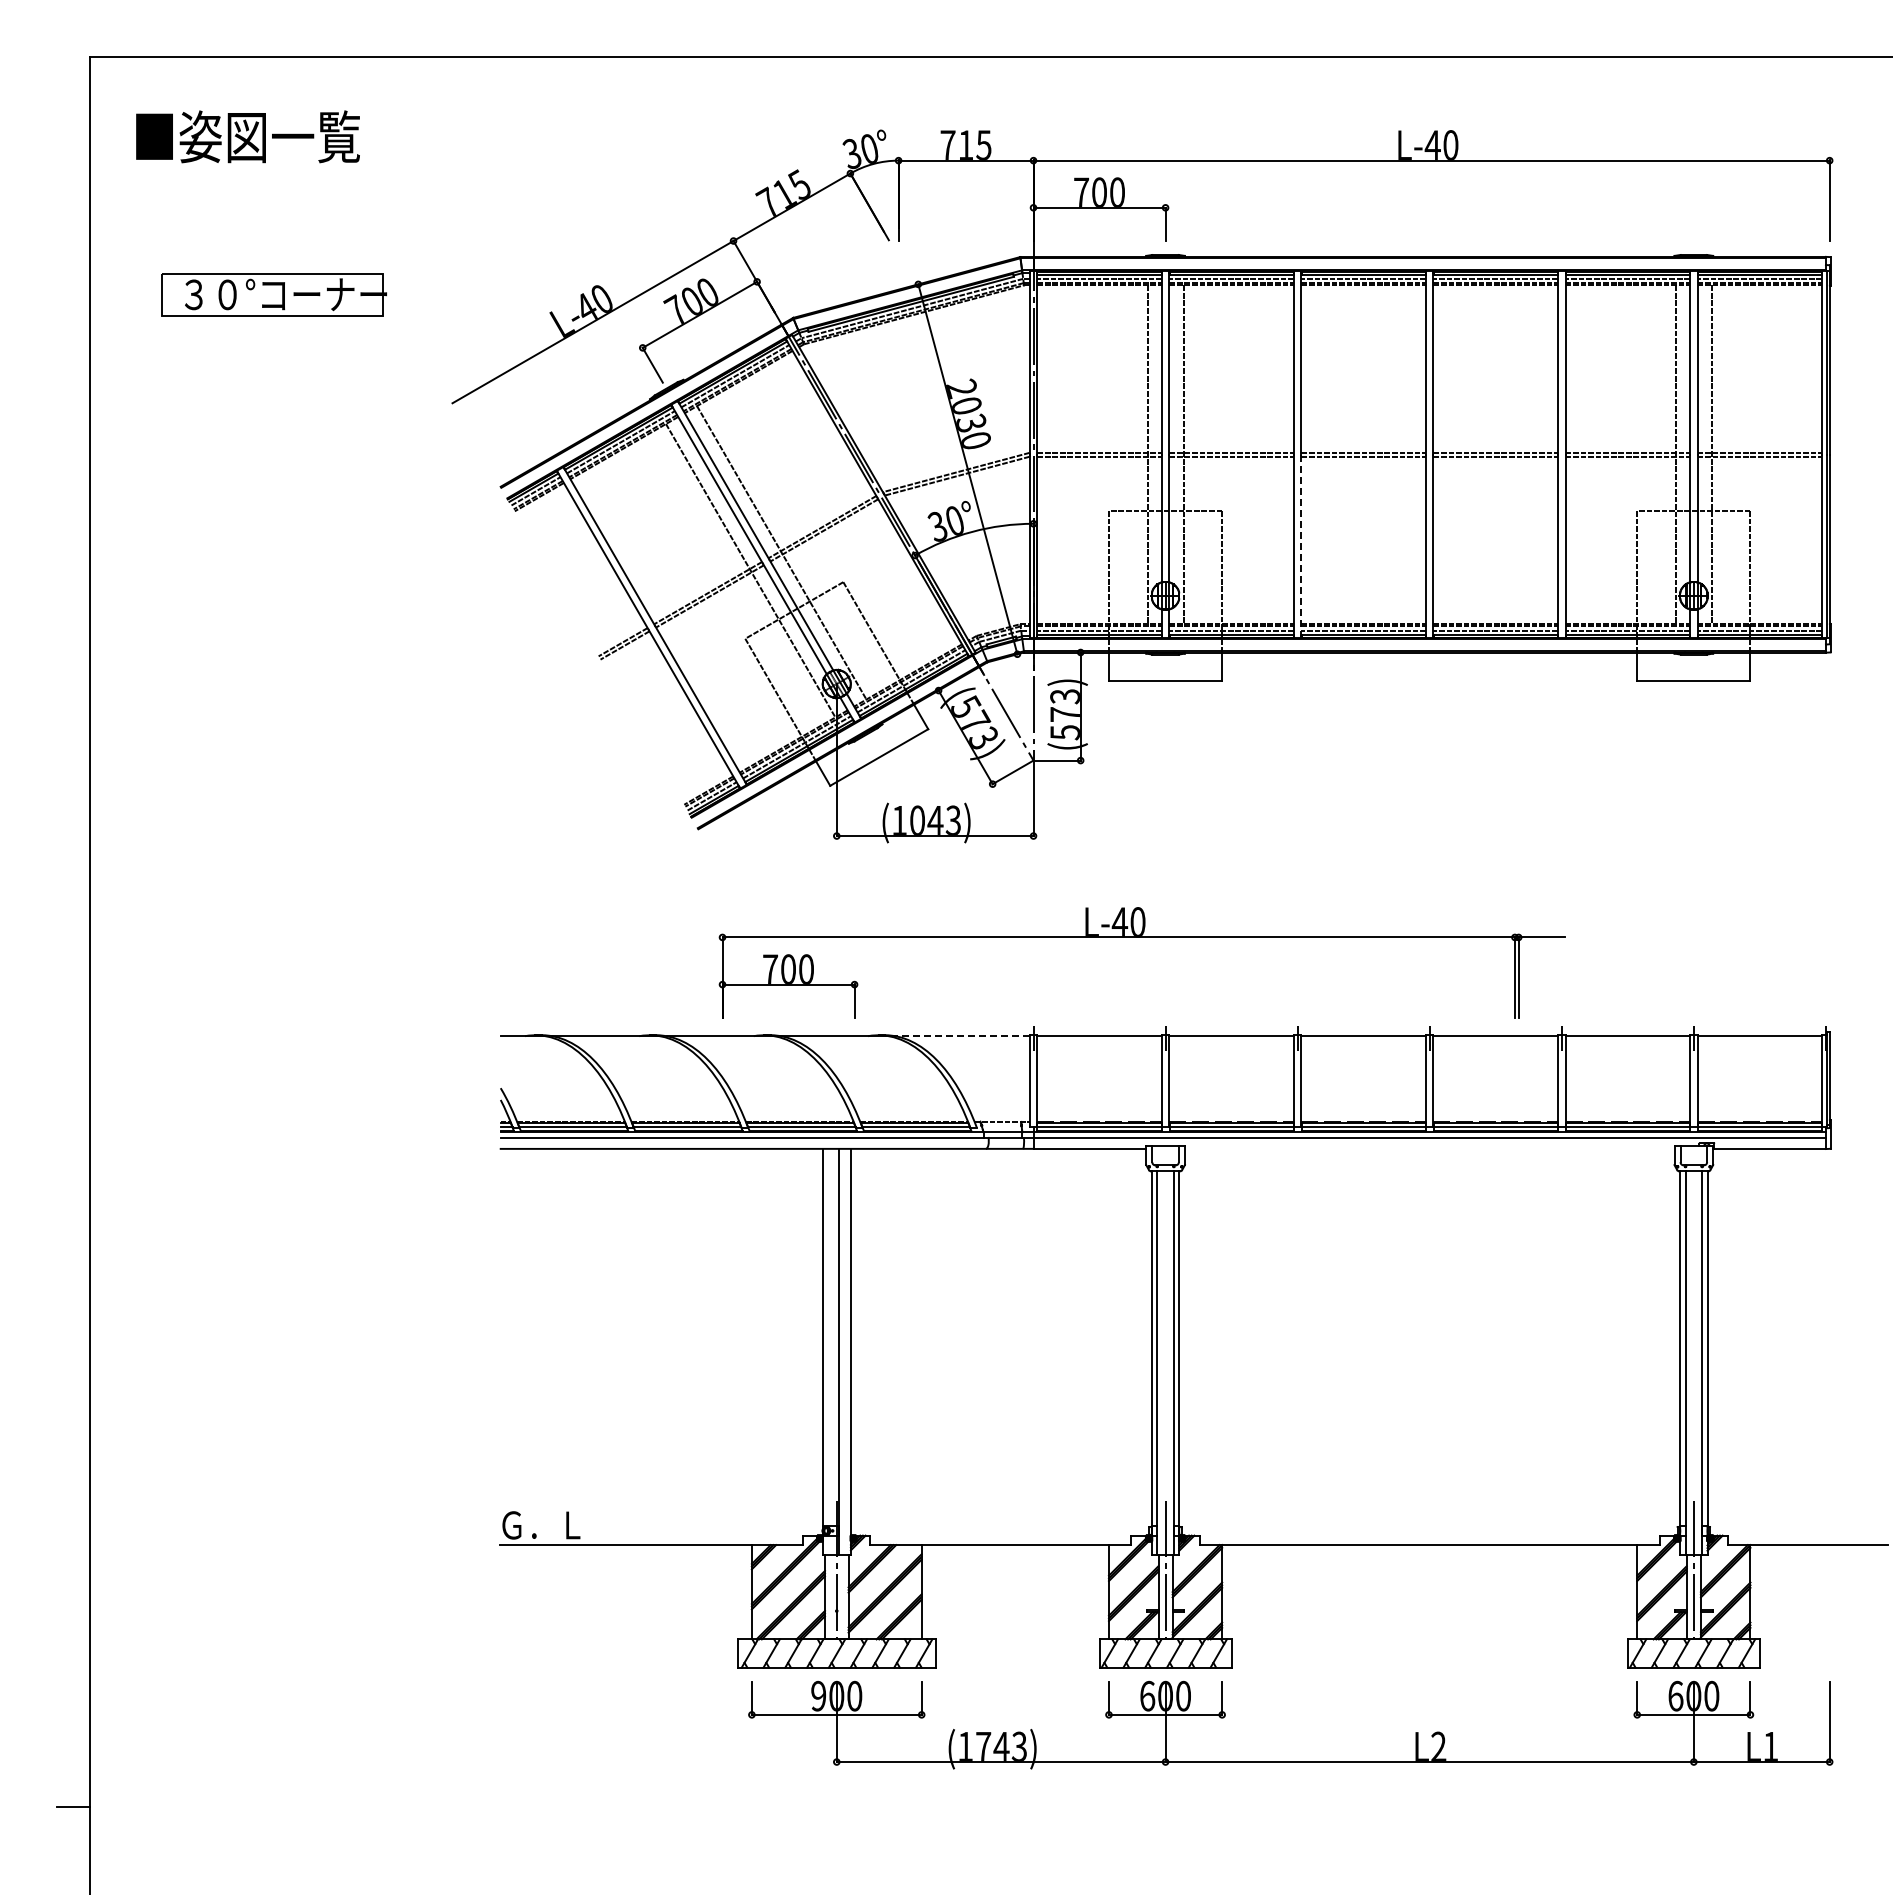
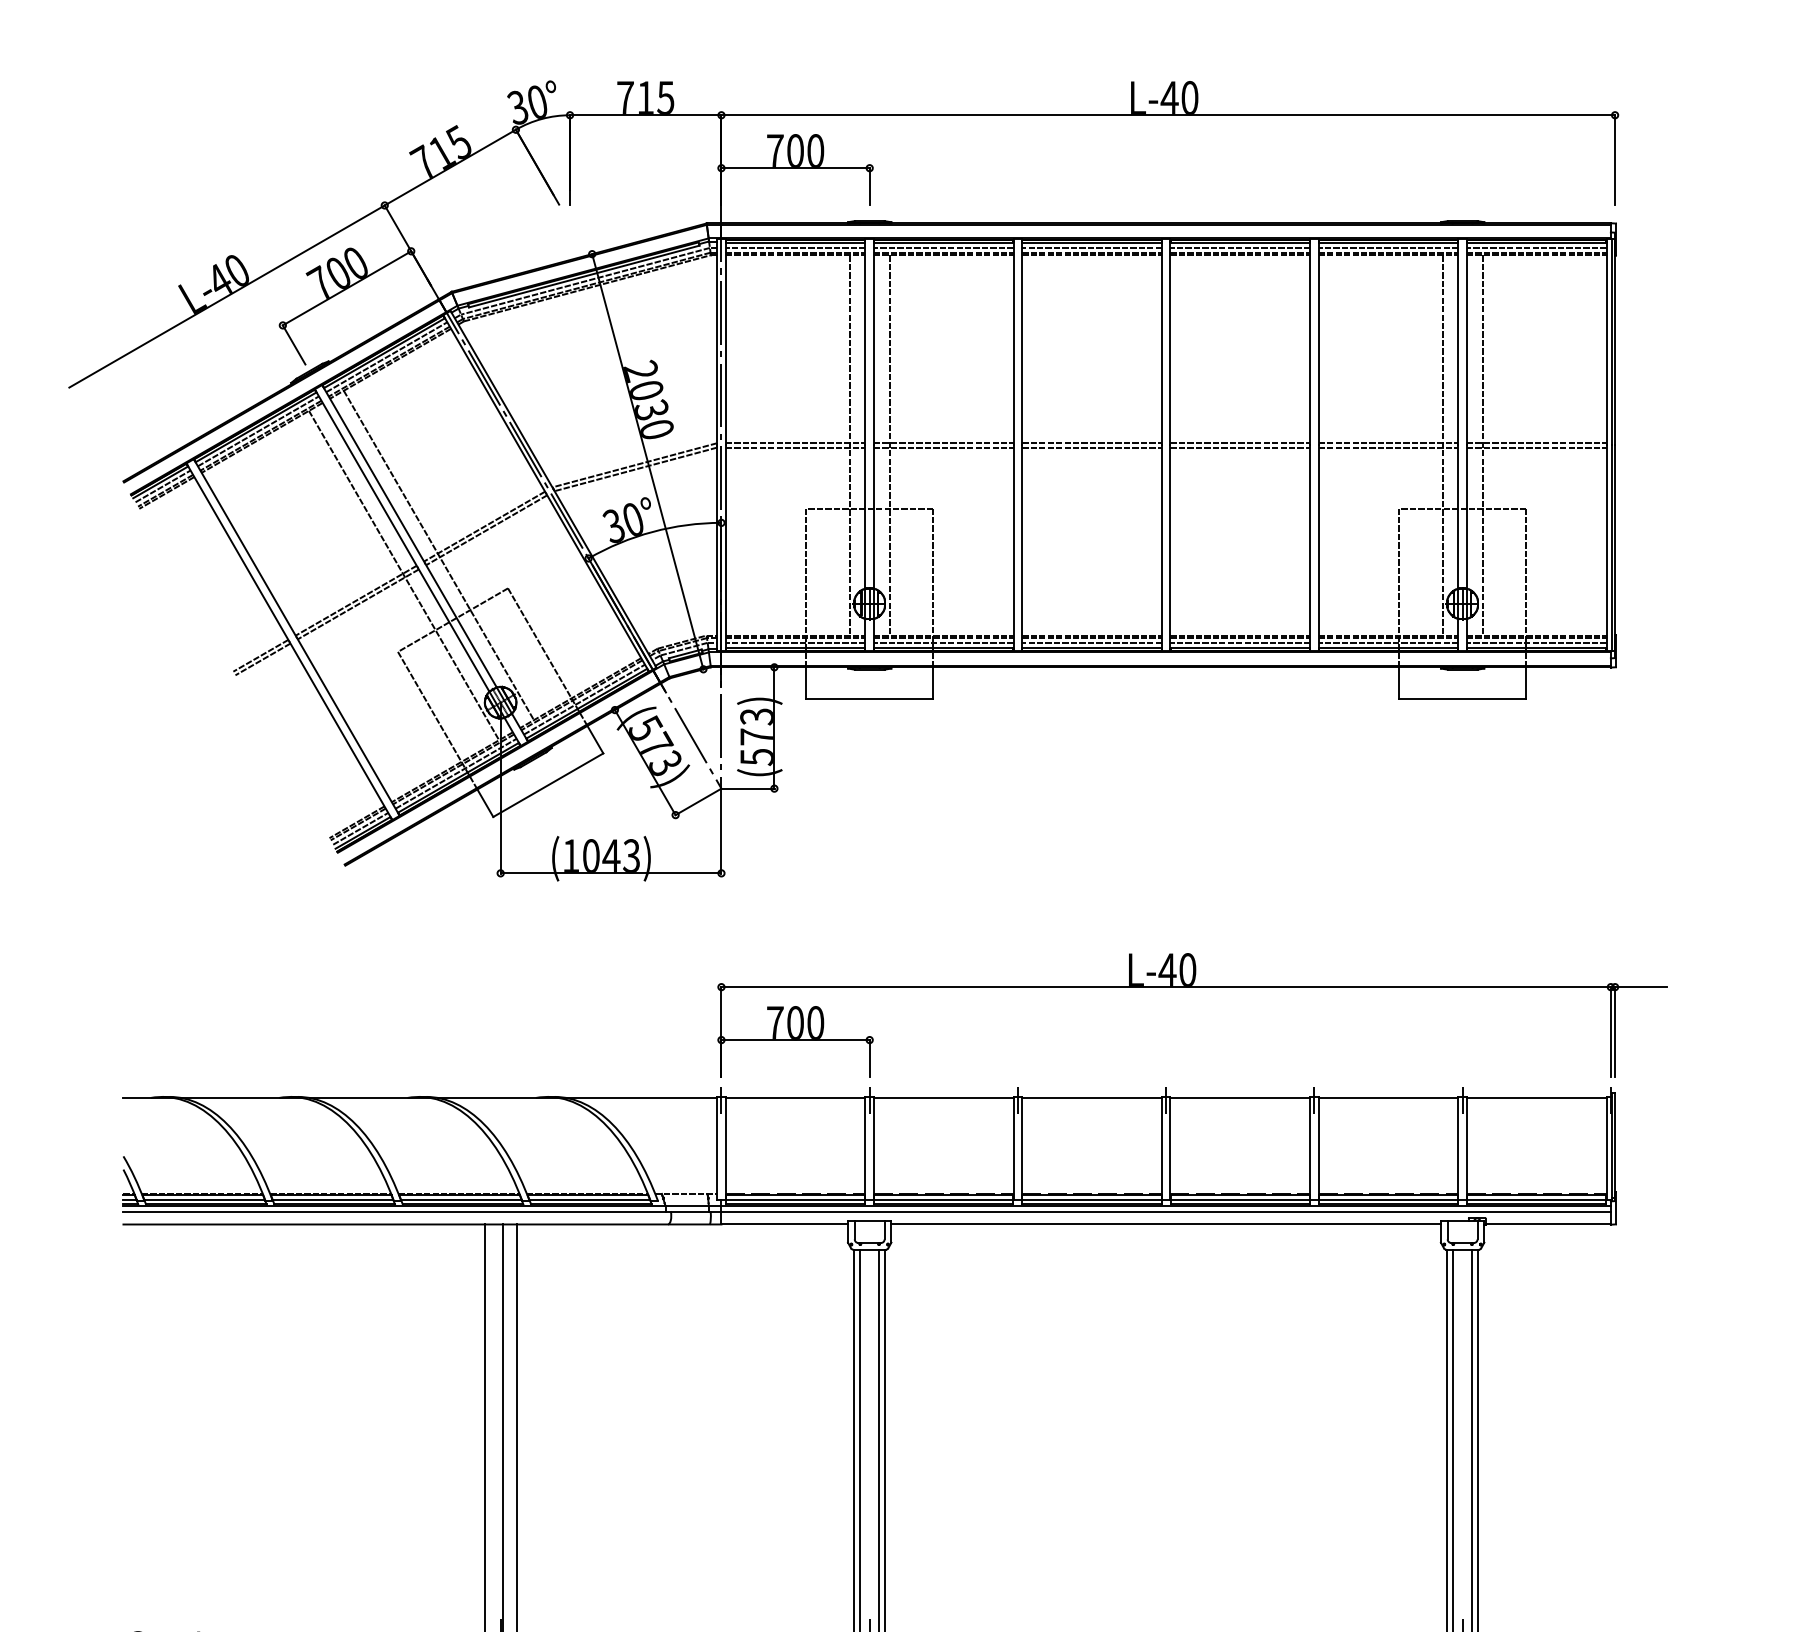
line: (1301, 546) -> (1022, 548), dashed -> solid
part: (1141, 937) -> (1191, 987), moved
line: (961, 1036) -> (640, 1098), dashed -> solid
line: (1429, 1148) -> (1165, 1224), added

